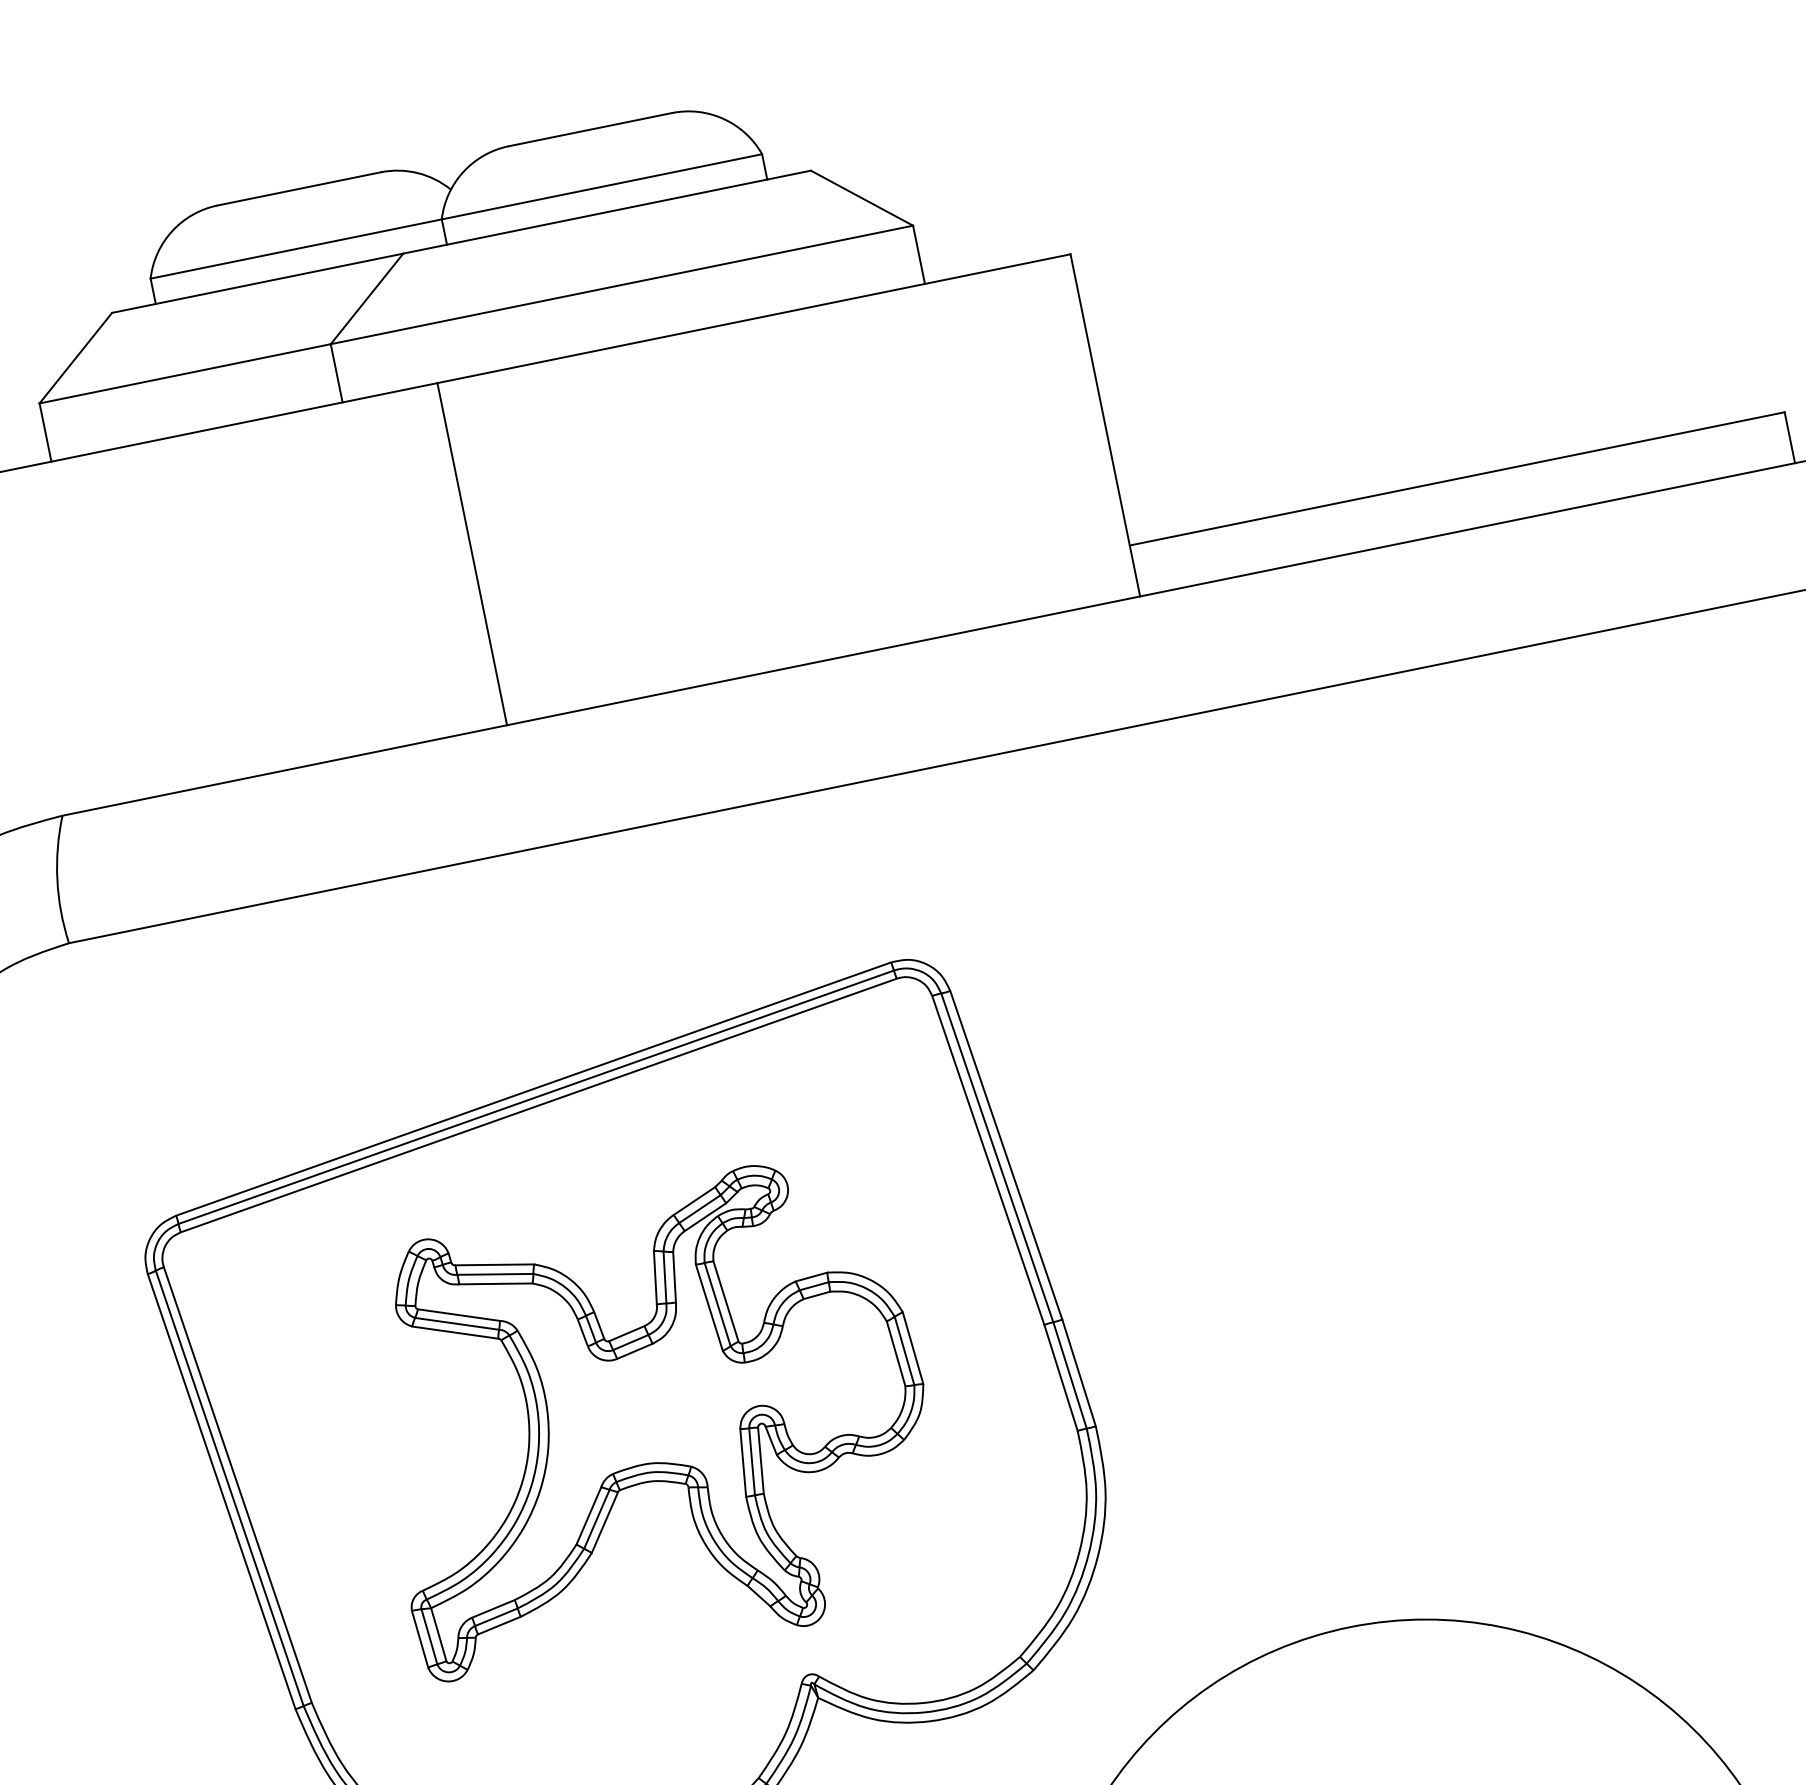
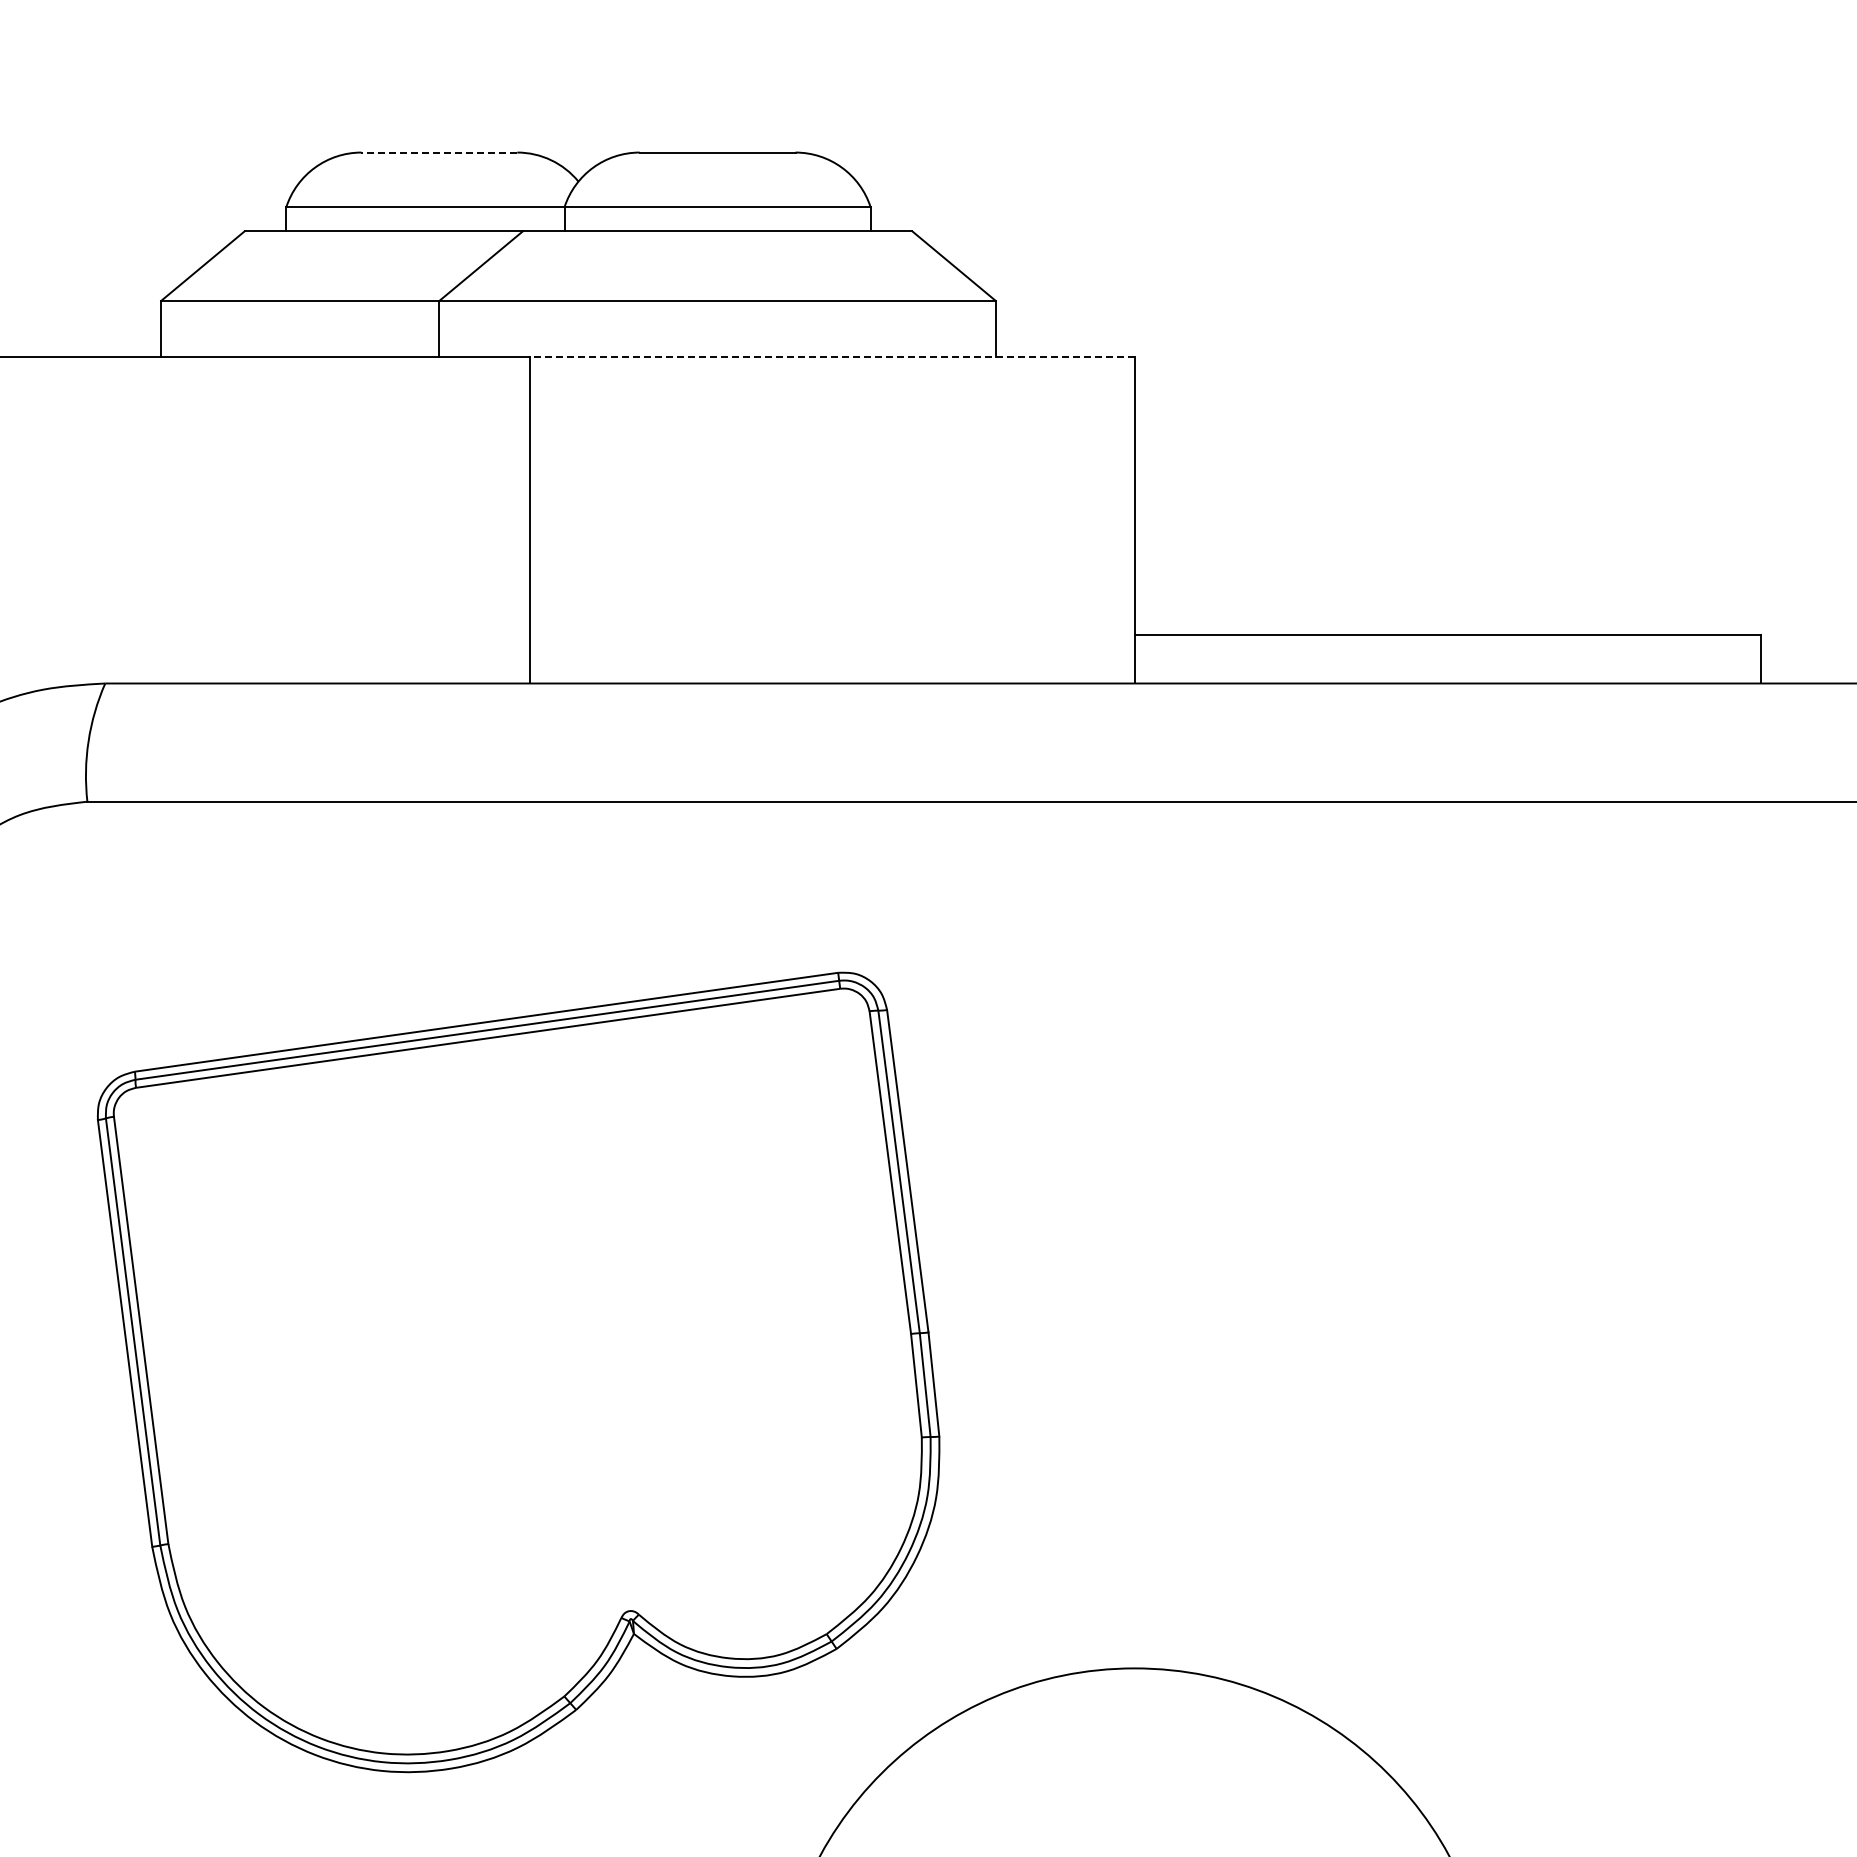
line: (299, 188) -> (439, 152), solid -> dashed
line: (752, 318) -> (831, 356), solid -> dashed
part: (651, 1421) -> (532, 1349), removed

